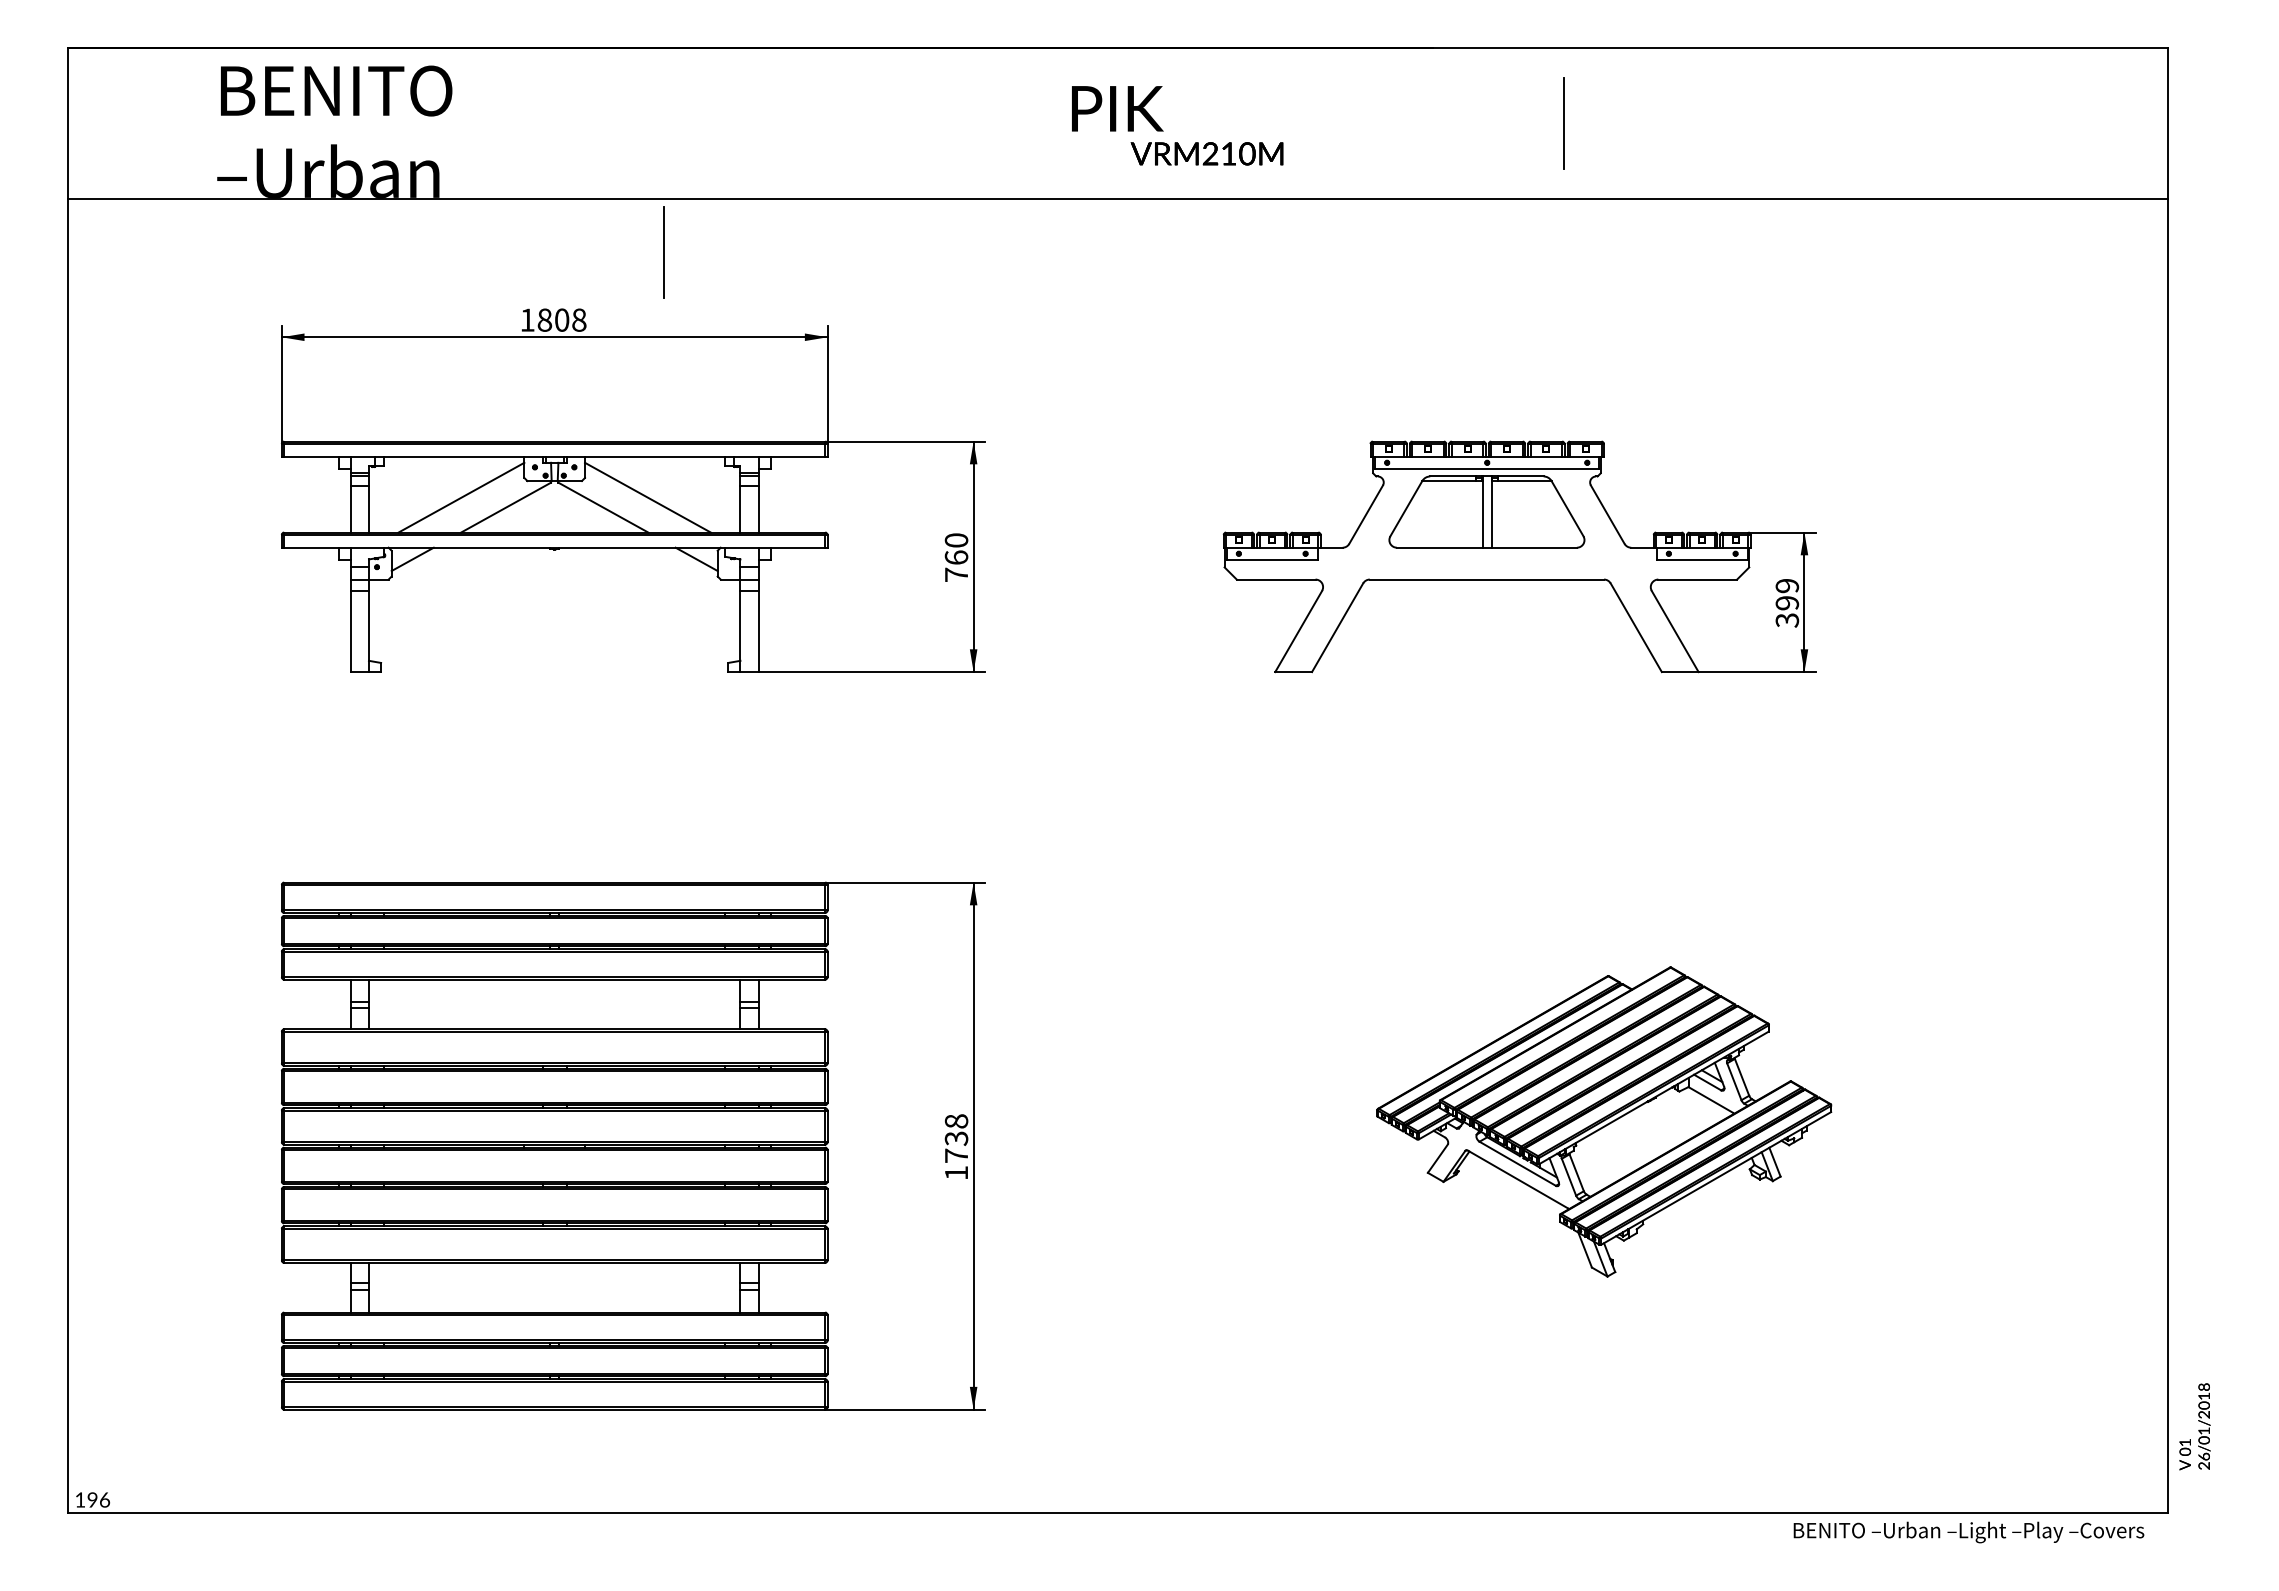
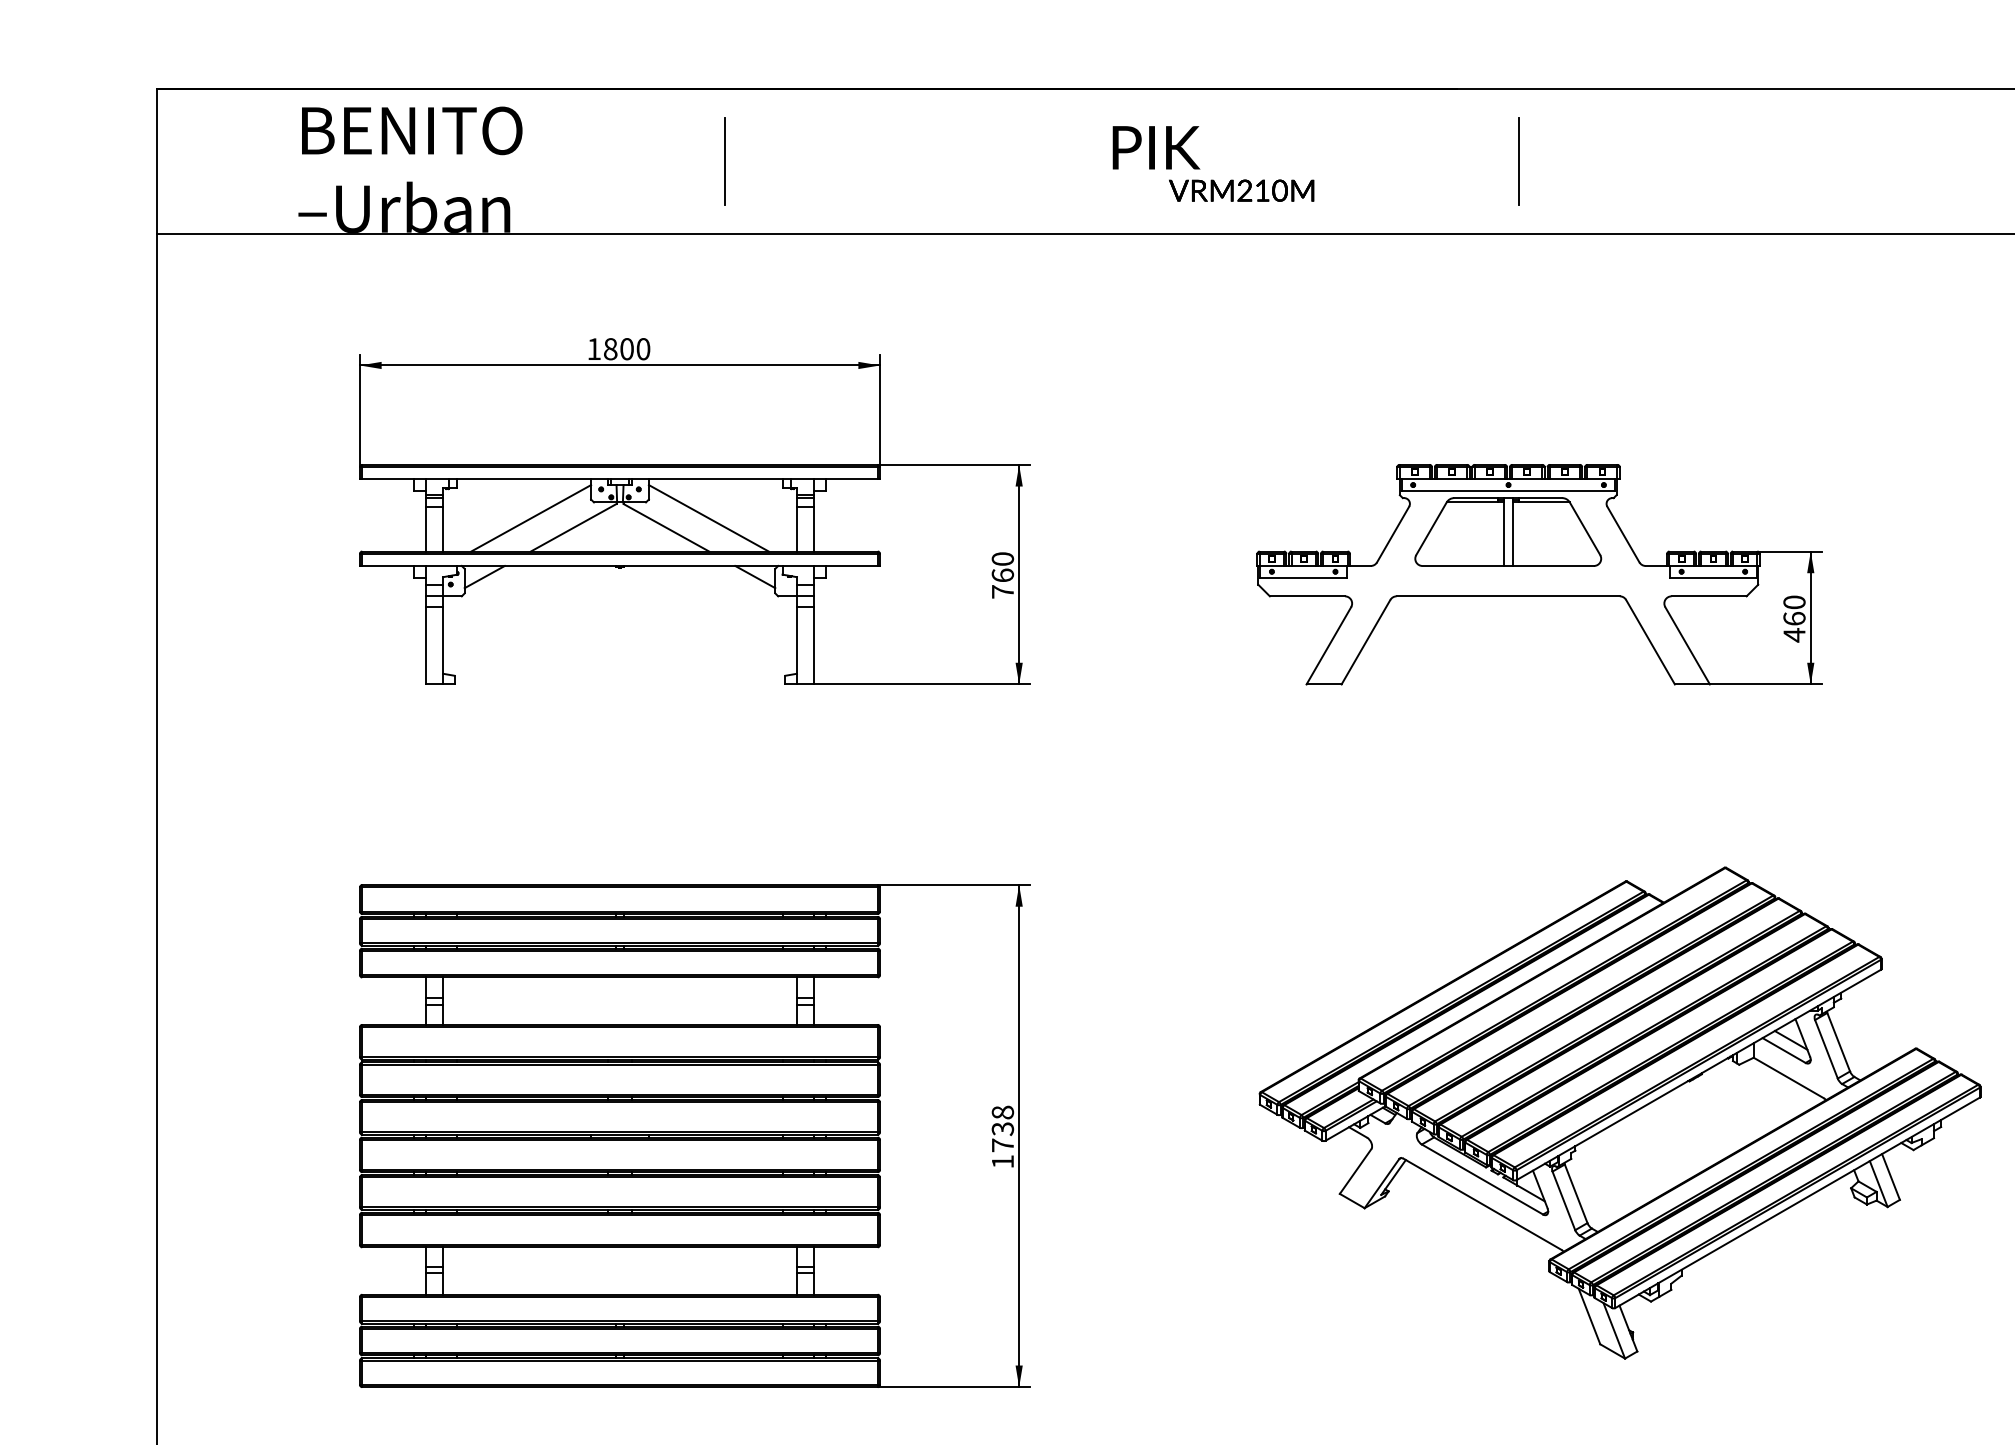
line: (1563, 123) -> (1518, 161), moved
line: (663, 252) -> (723, 161), moved
text: (579, 319) -> (643, 348), 1808 -> 1800
text: (1787, 603) -> (1794, 619), 399 -> 460
part: (1604, 1121) -> (1620, 1112), size x1.67

